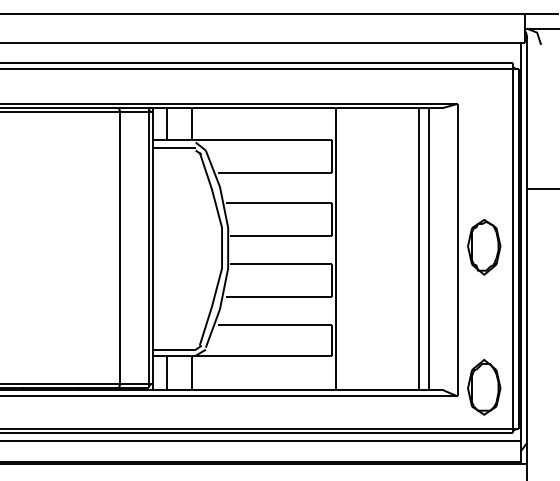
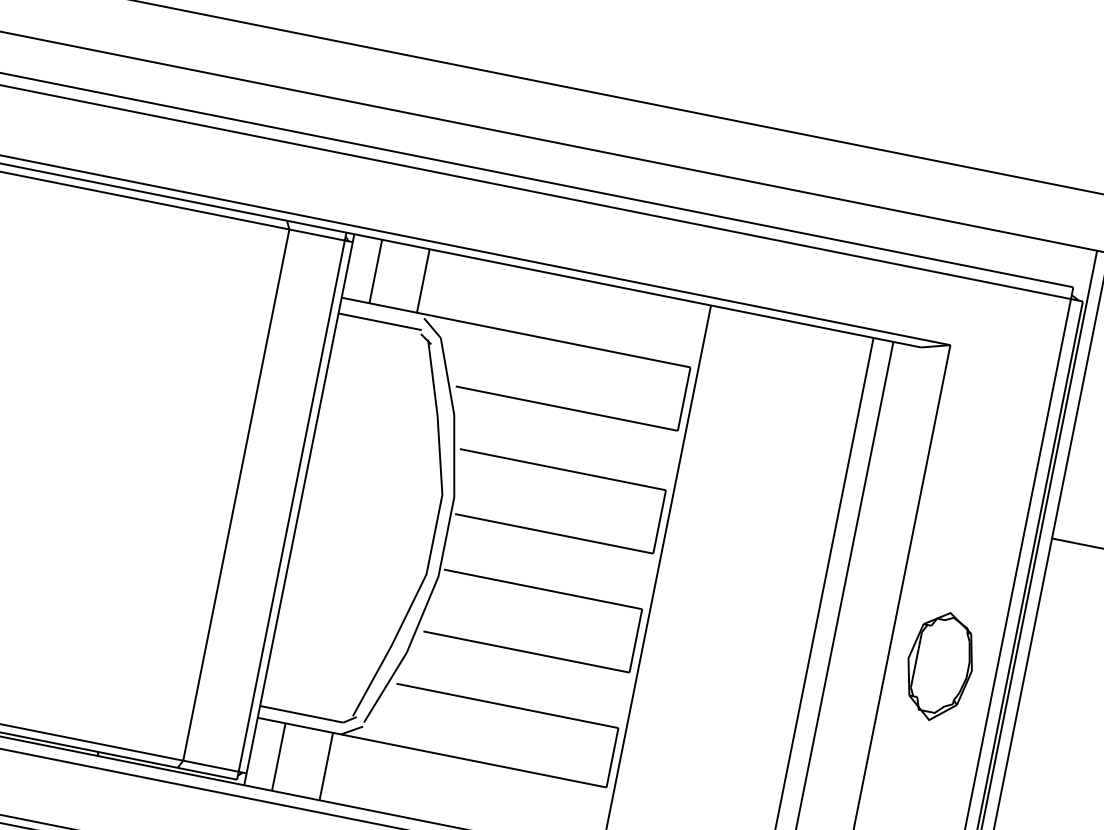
part: (484, 247) -> (940, 666), moved

